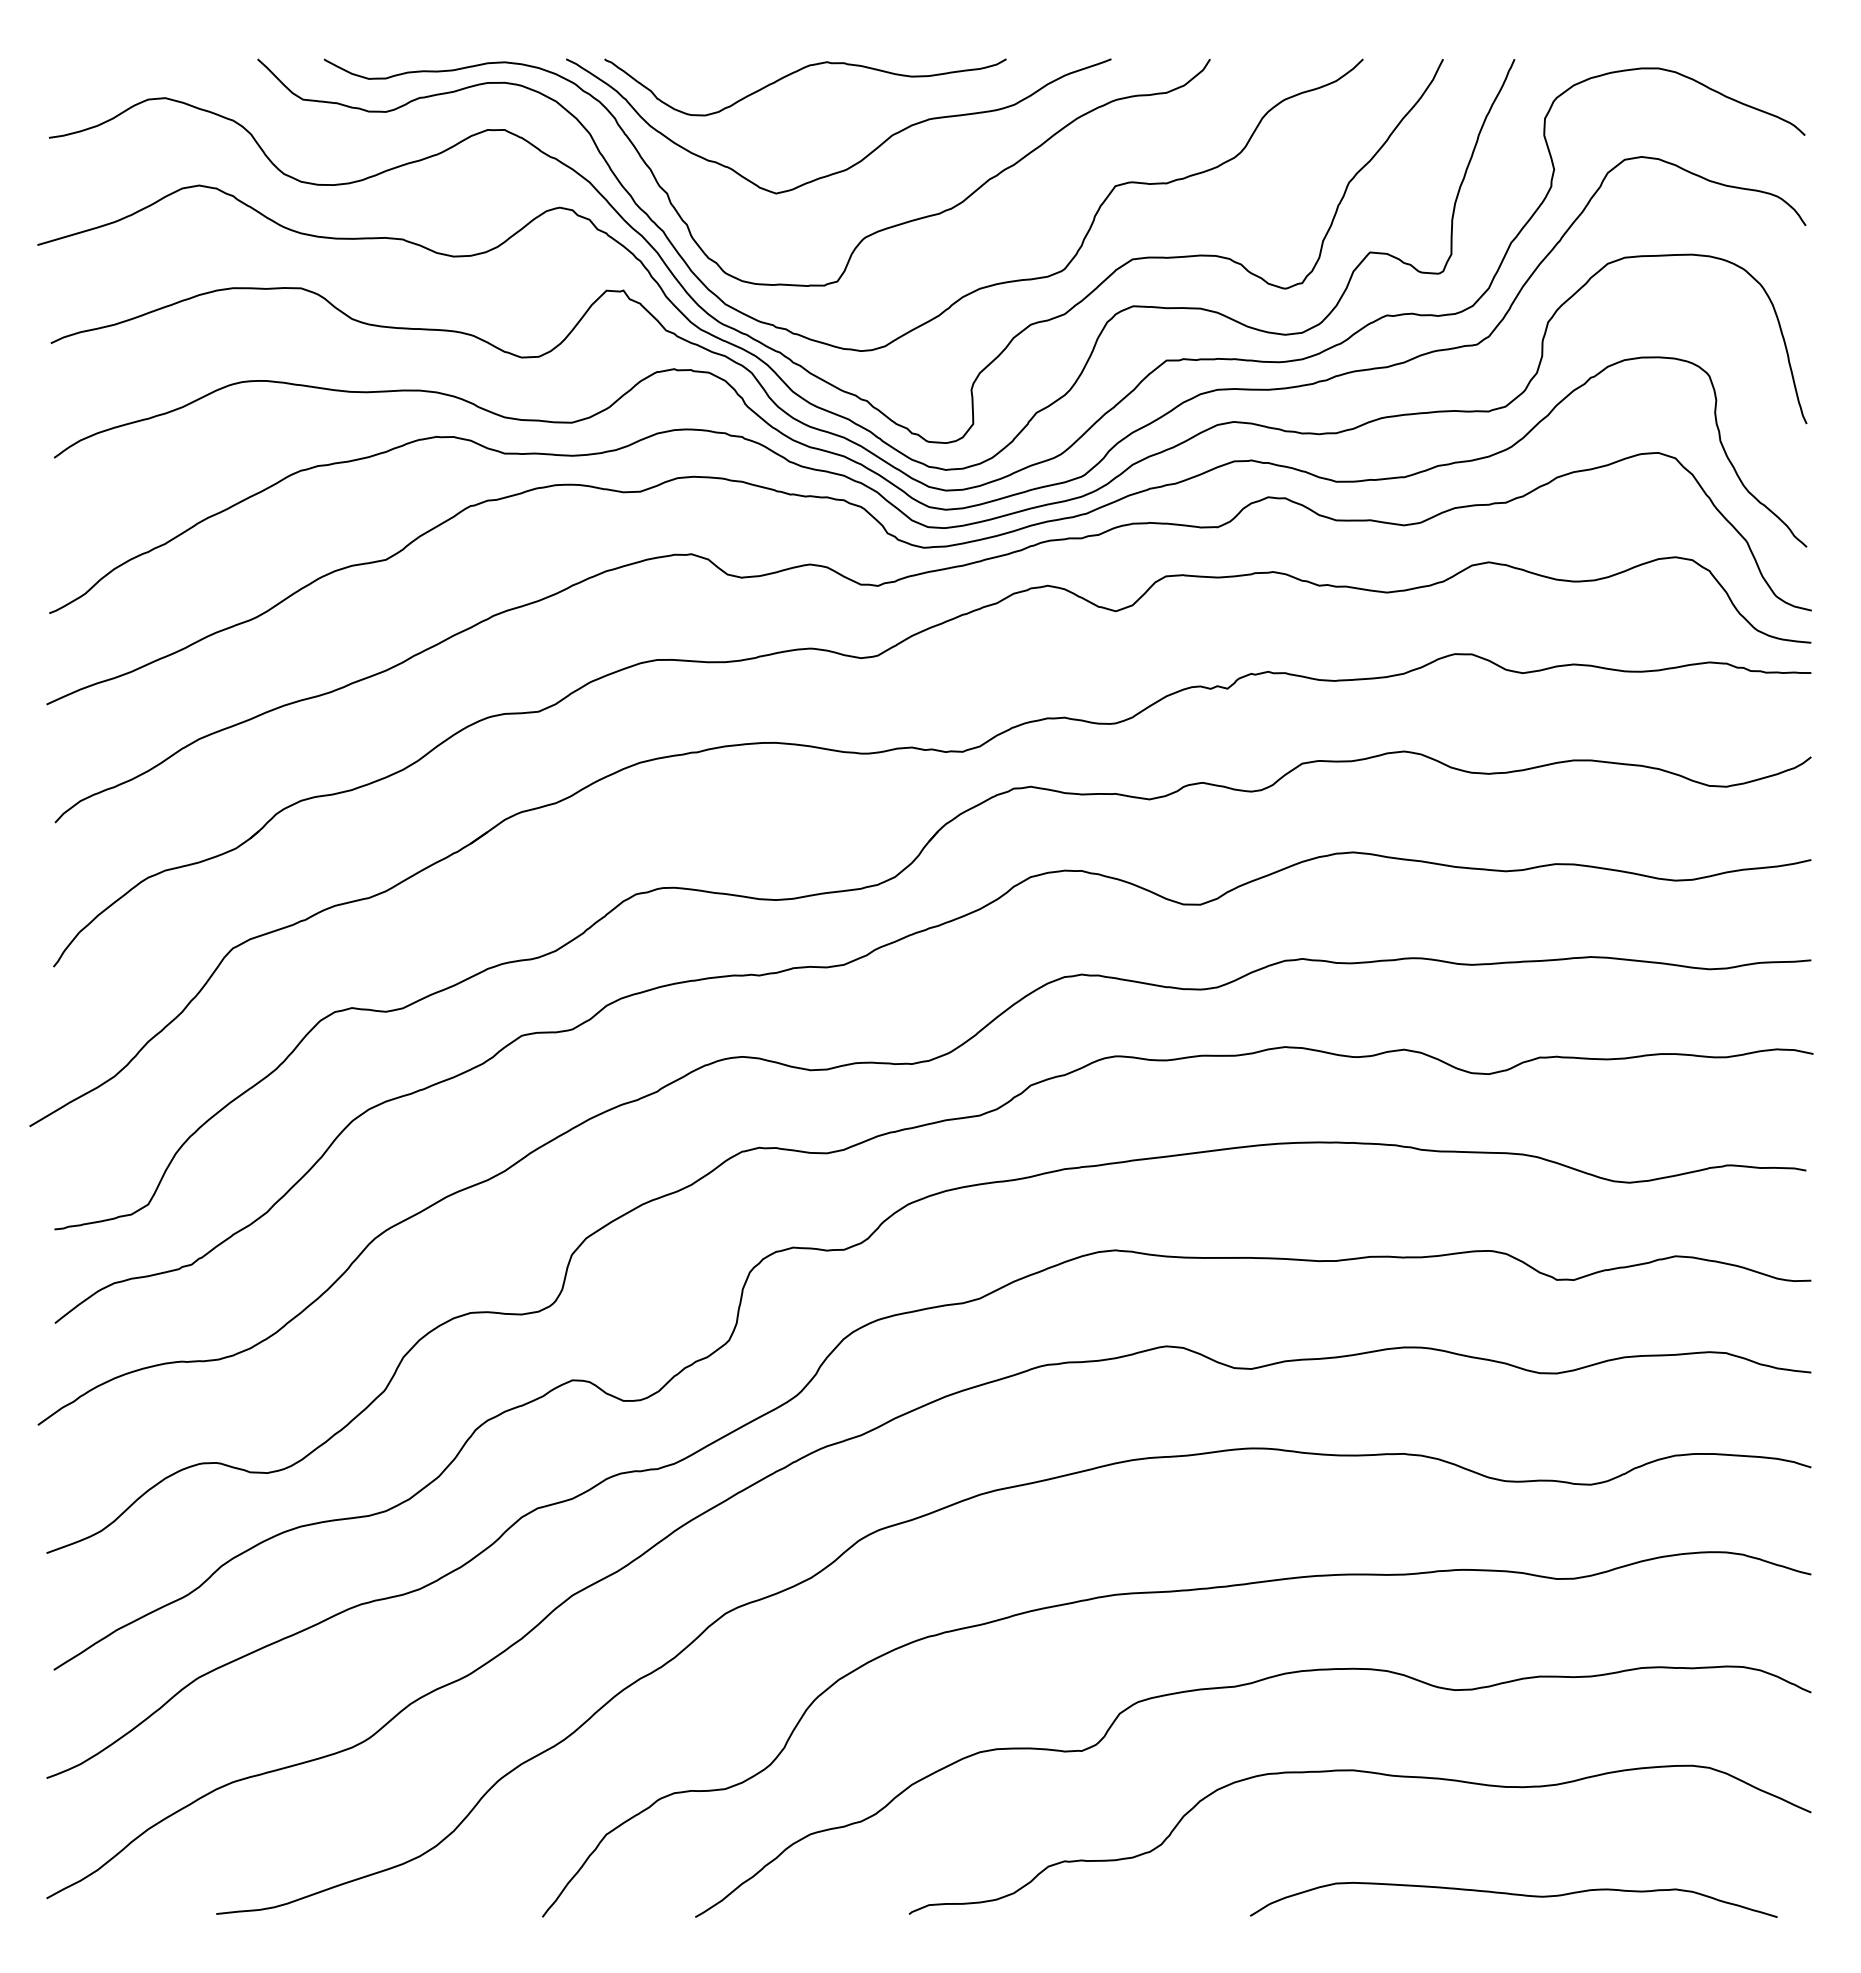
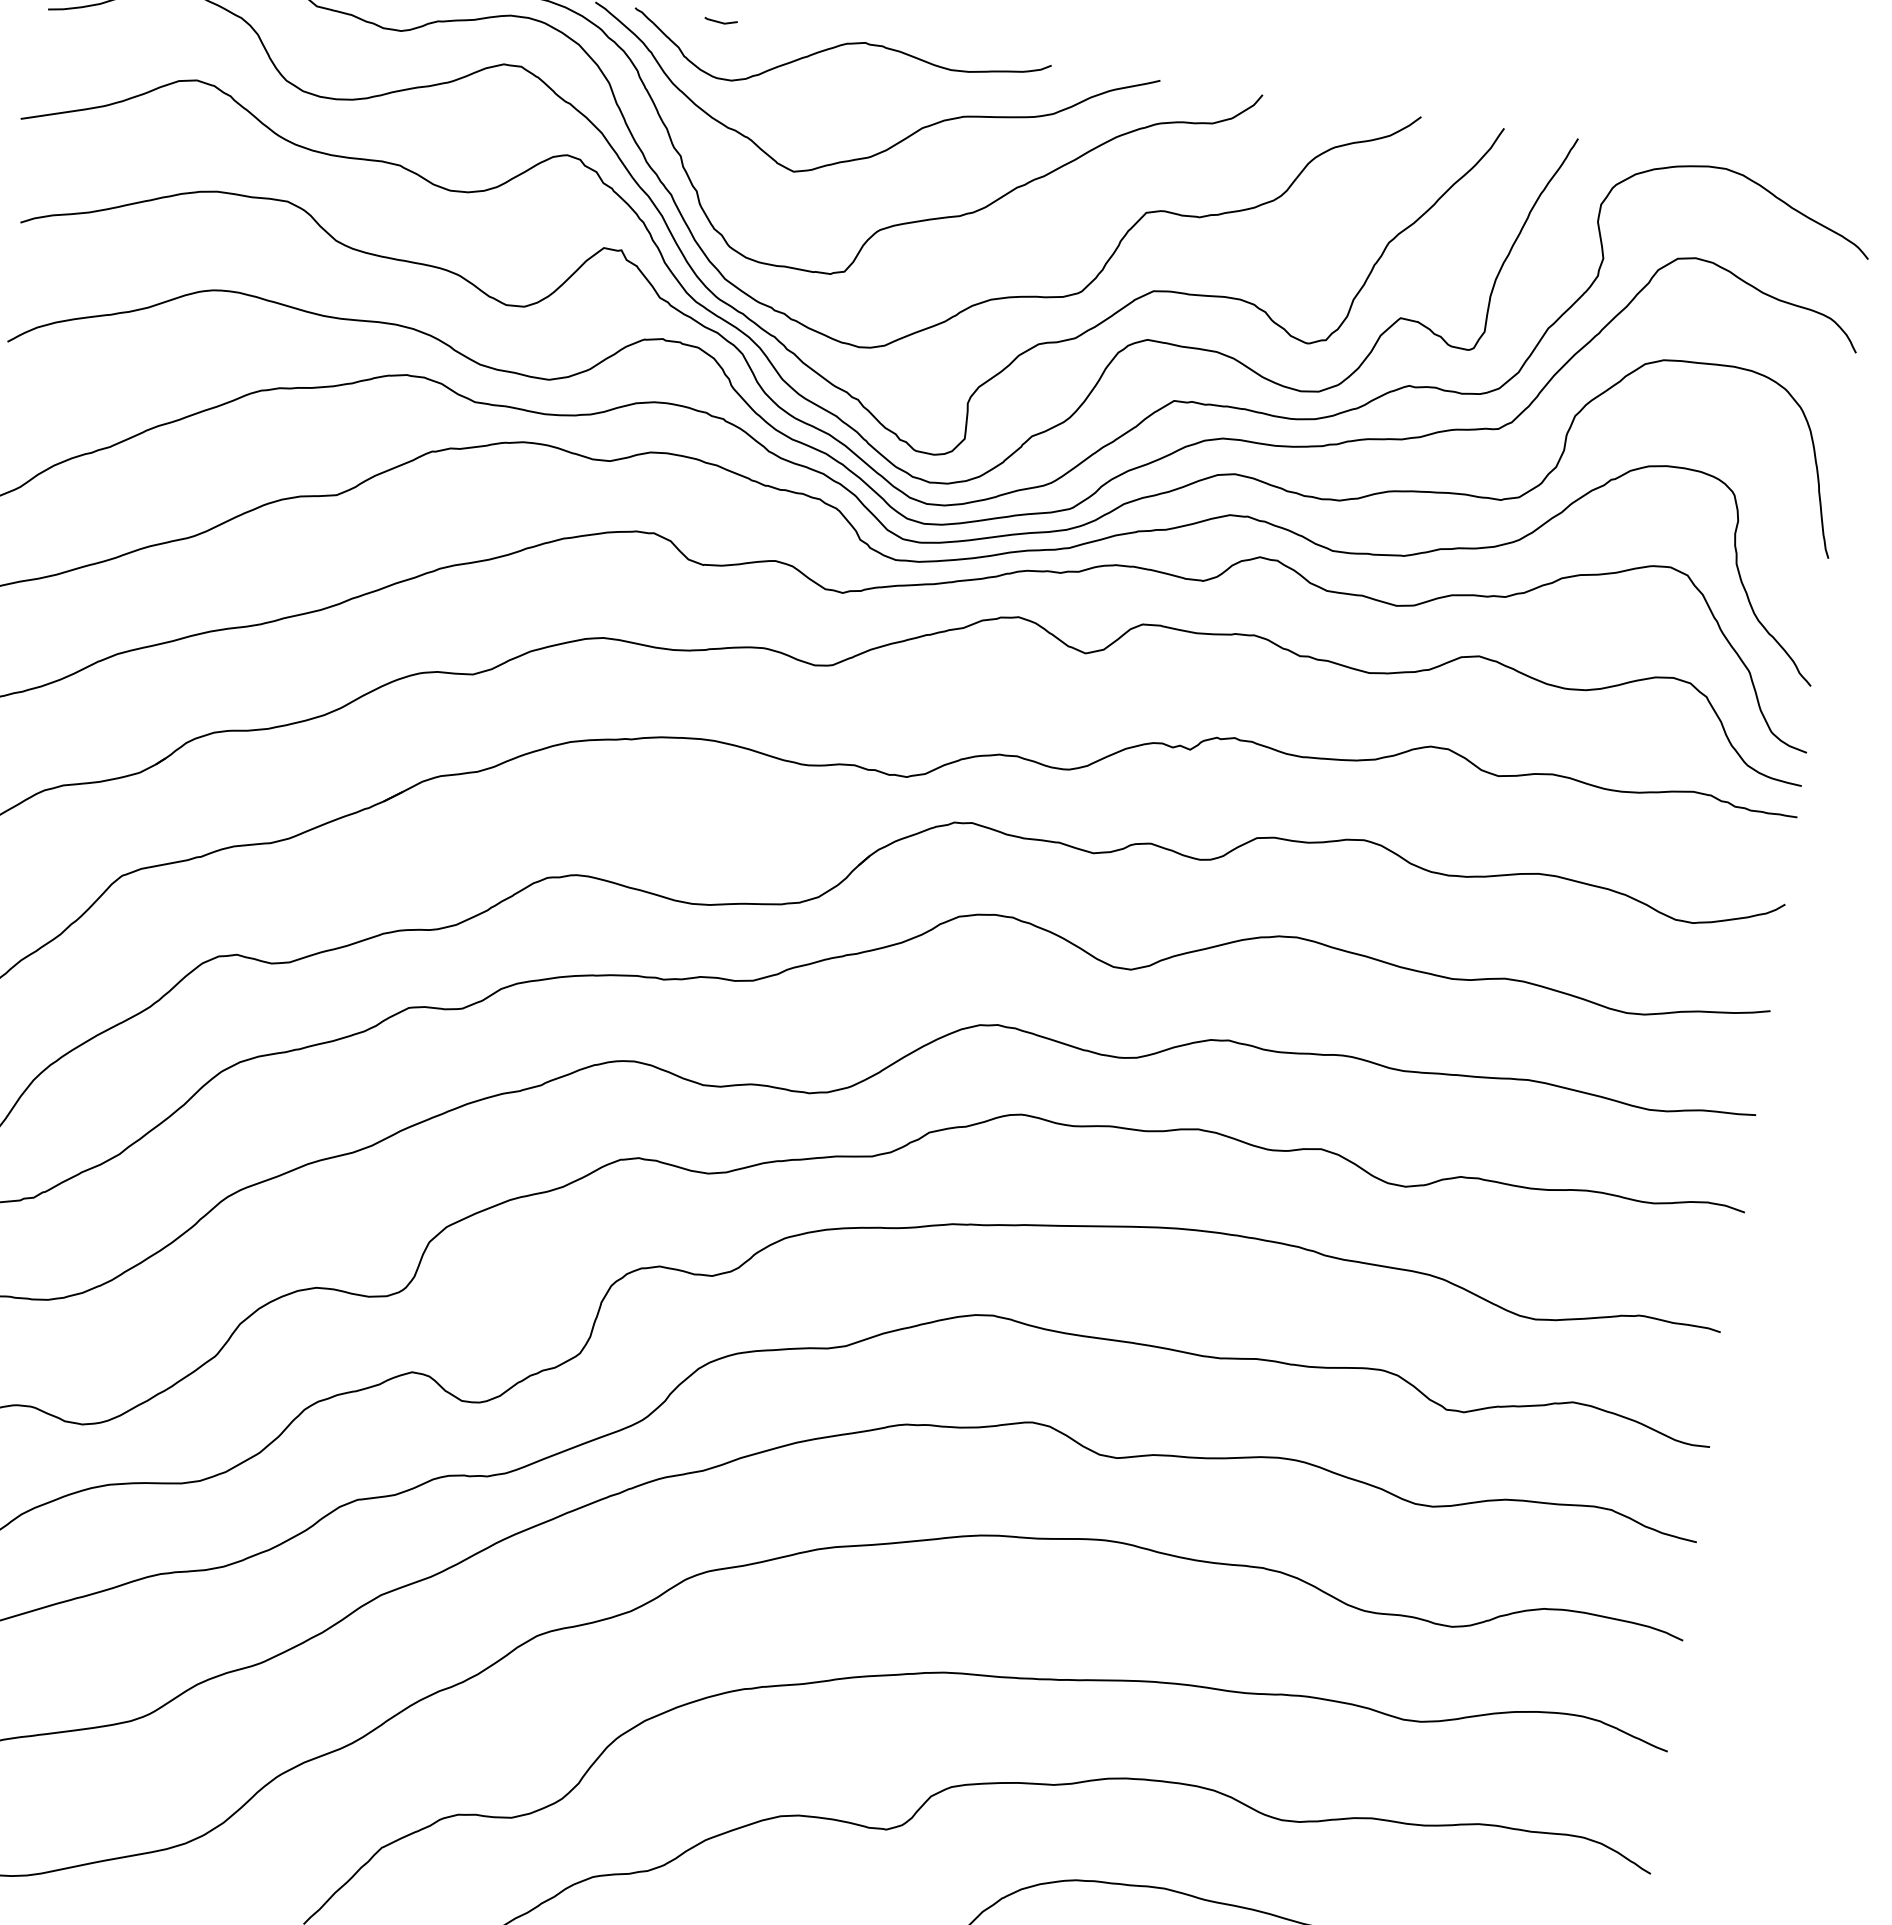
line: (687, 61) -> (720, 22), added

